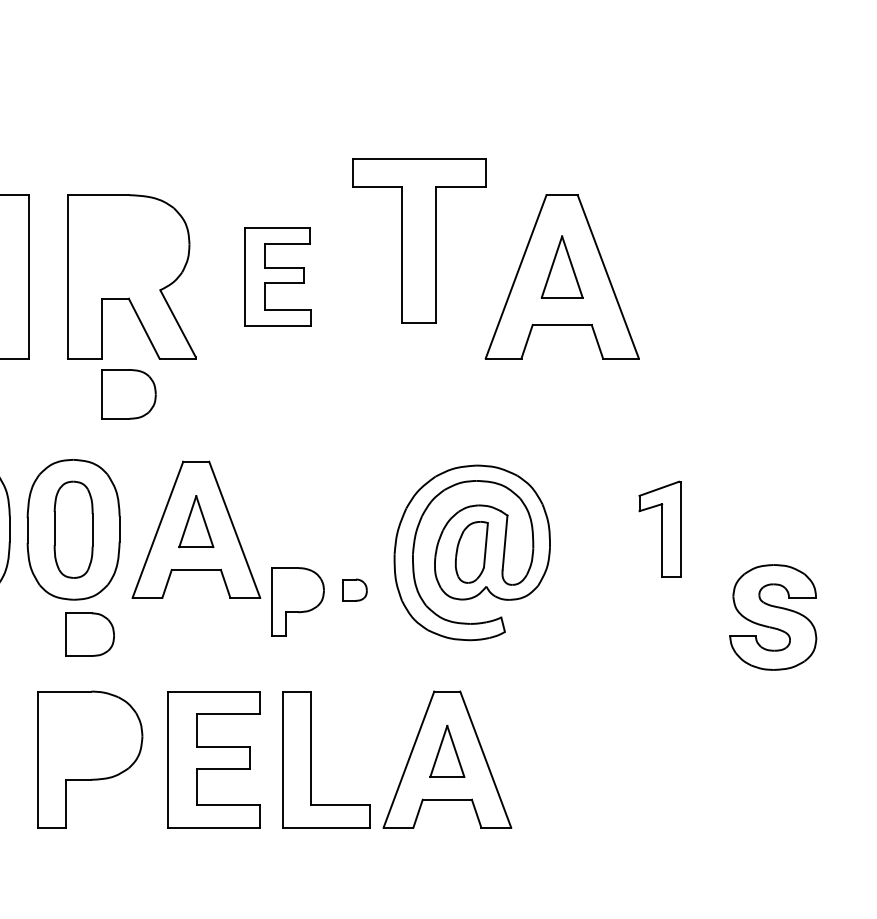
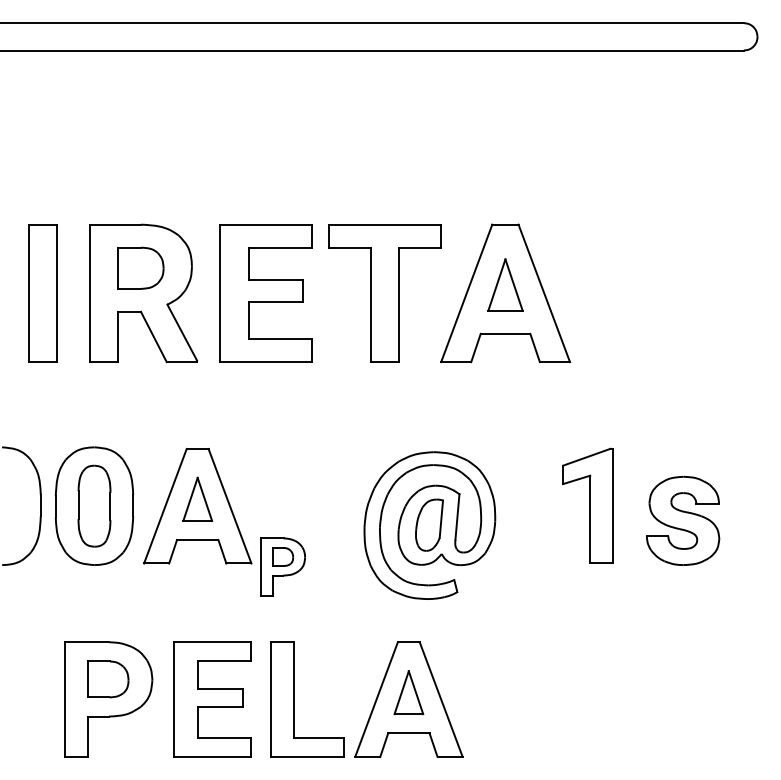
part: (418, 241) -> (384, 293), moved
part: (276, 276) -> (265, 293), size x1.67
part: (128, 393) -> (140, 267), moved
part: (659, 528) -> (587, 505), size x1.43
part: (355, 589) -> (283, 556), moved
part: (773, 616) -> (683, 520), moved
part: (90, 634) -> (108, 679), moved

